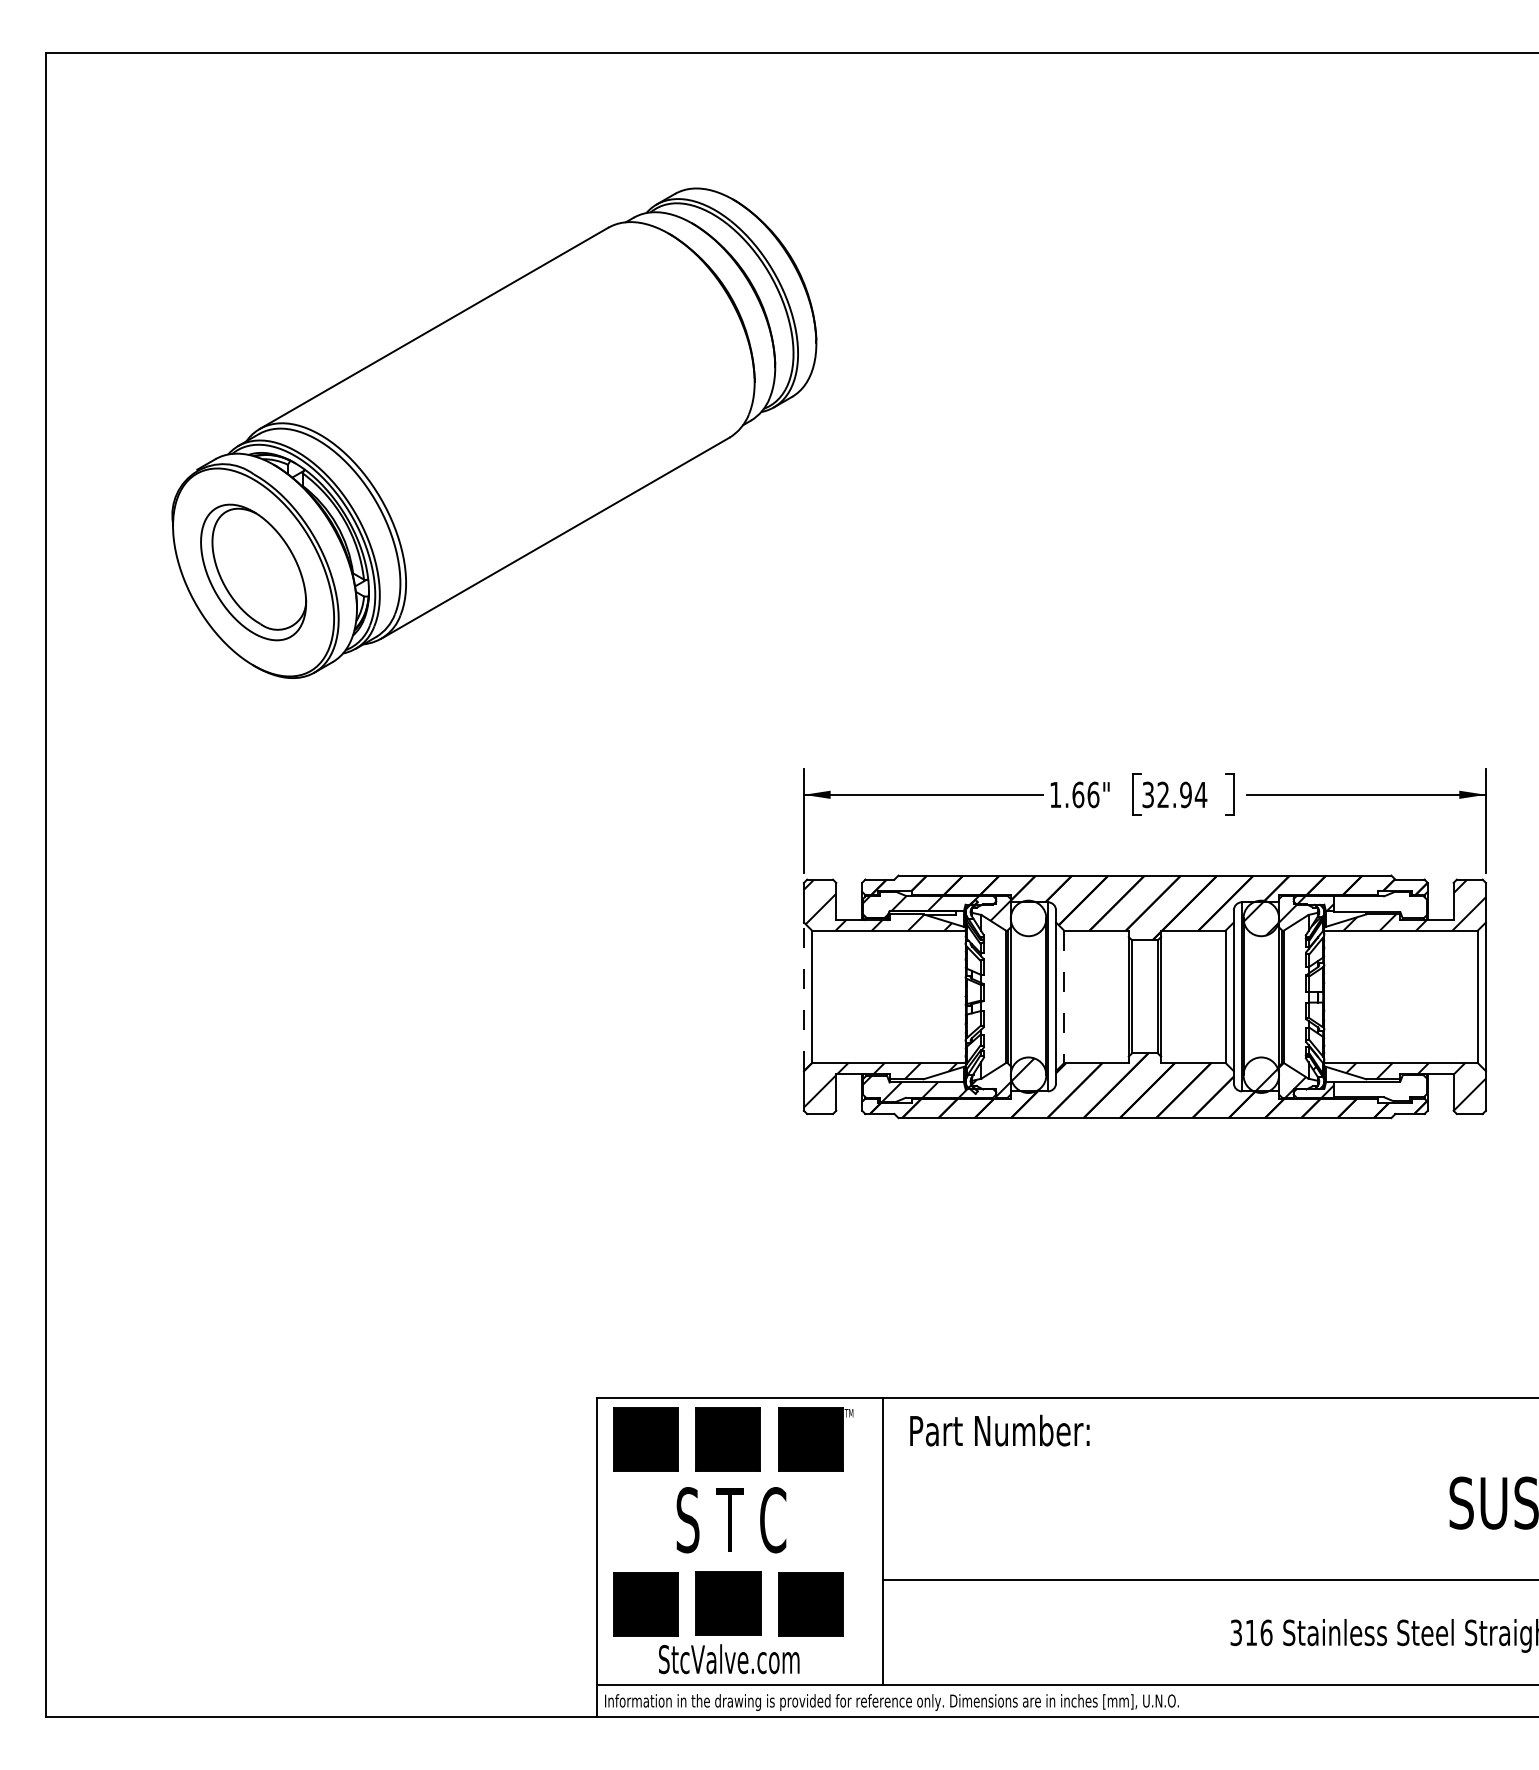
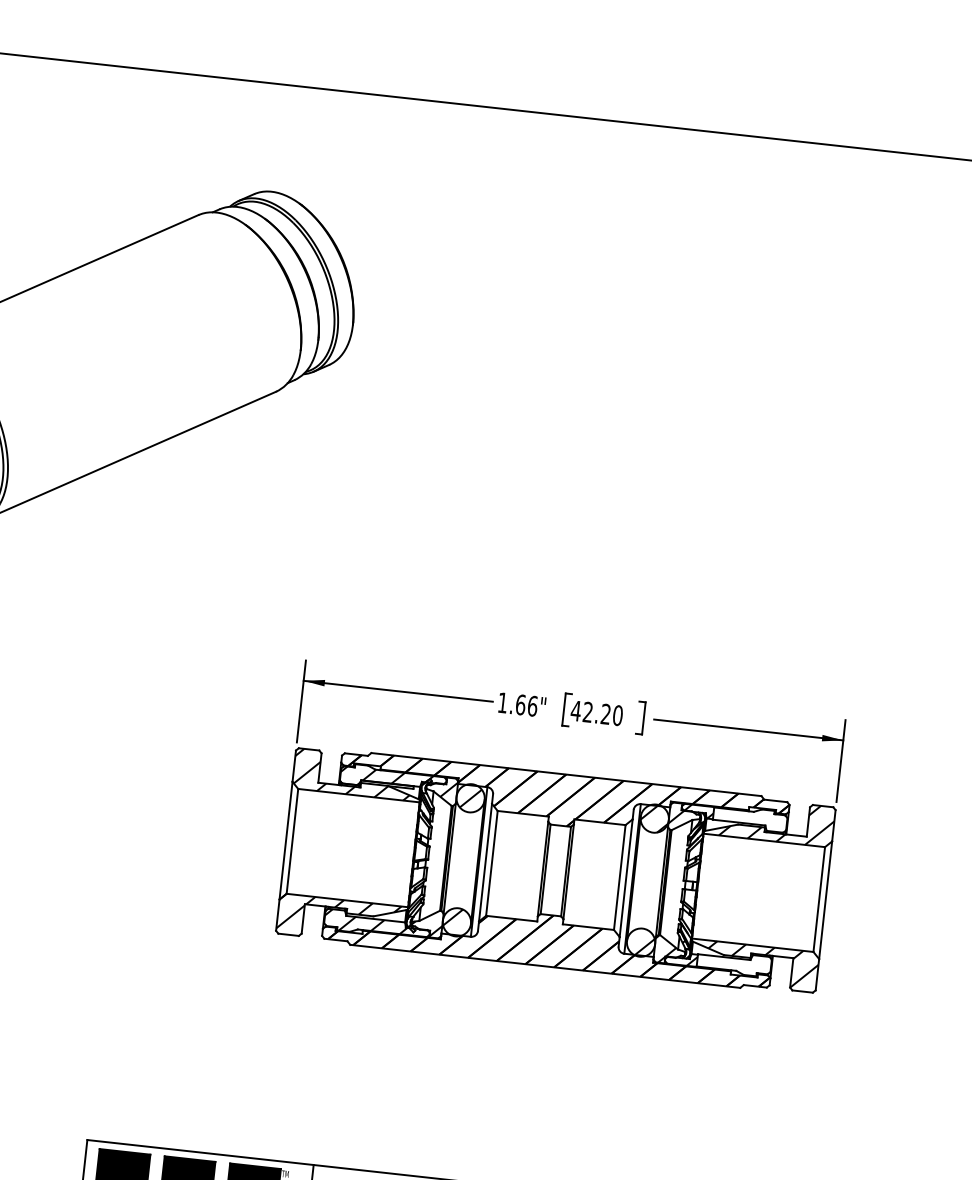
text: (1174, 794) -> (596, 712), 32.94 -> 42.20
hatch: (1028, 918) -> (470, 798), added
line: (803, 996) -> (285, 840), dashed -> solid
line: (1064, 997) -> (492, 863), dashed -> solid

